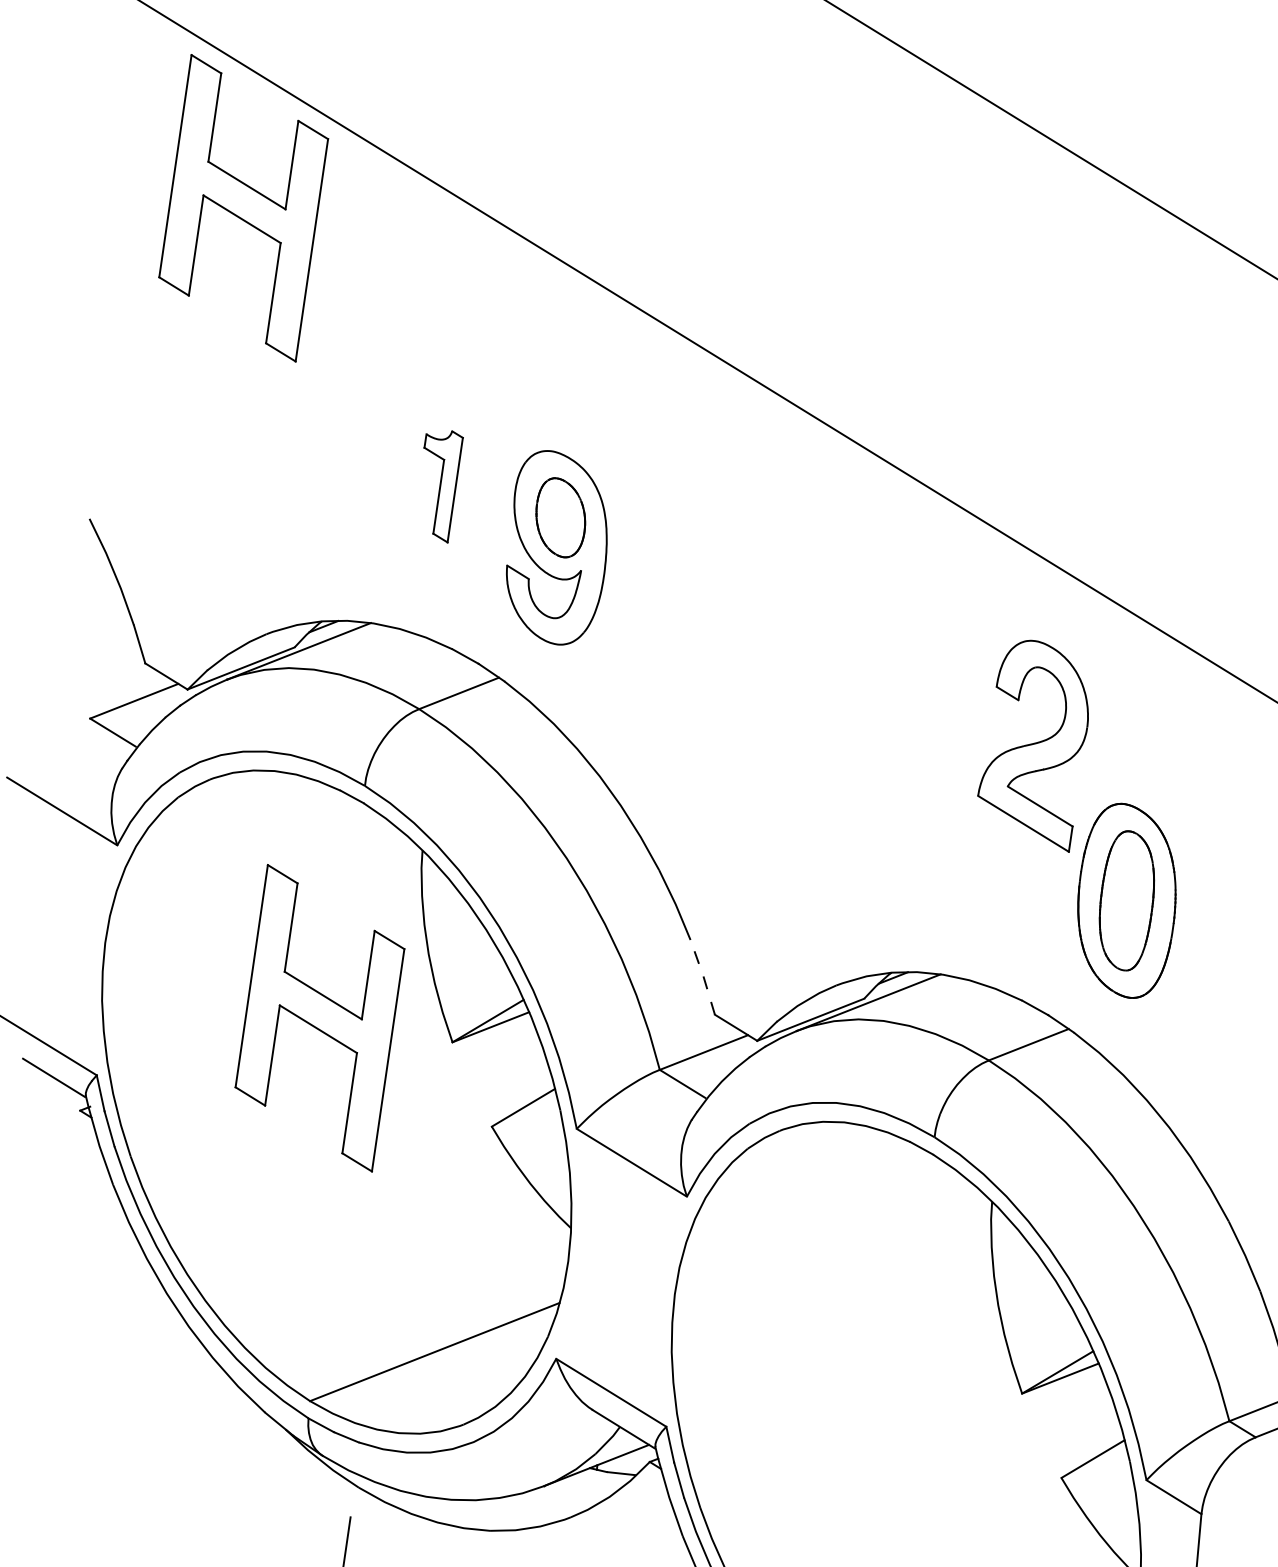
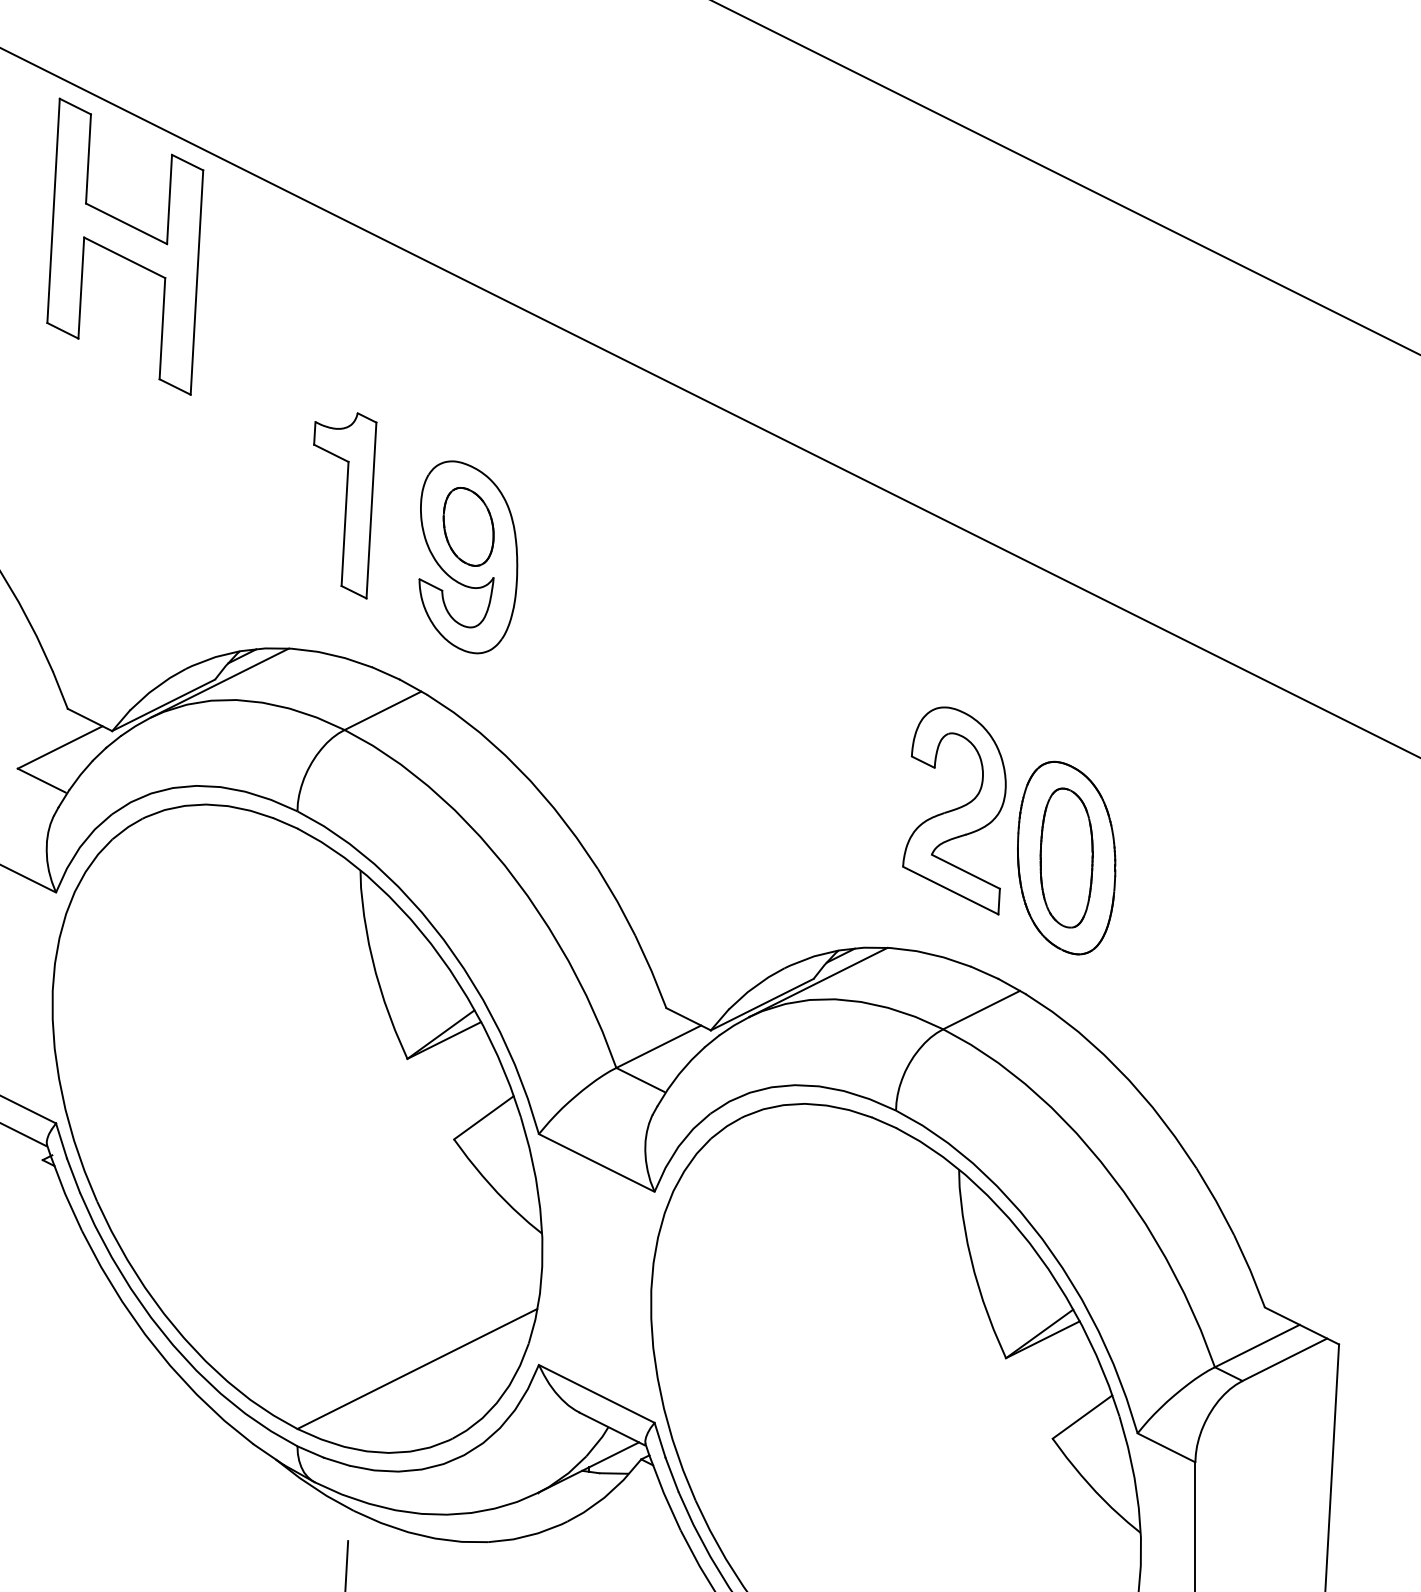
part: (440, 485) -> (345, 505), size x1.67
part: (1034, 744) -> (954, 810), moved
line: (703, 976) -> (651, 971), dashed -> solid
part: (320, 1018) -> (273, 1046), removed

